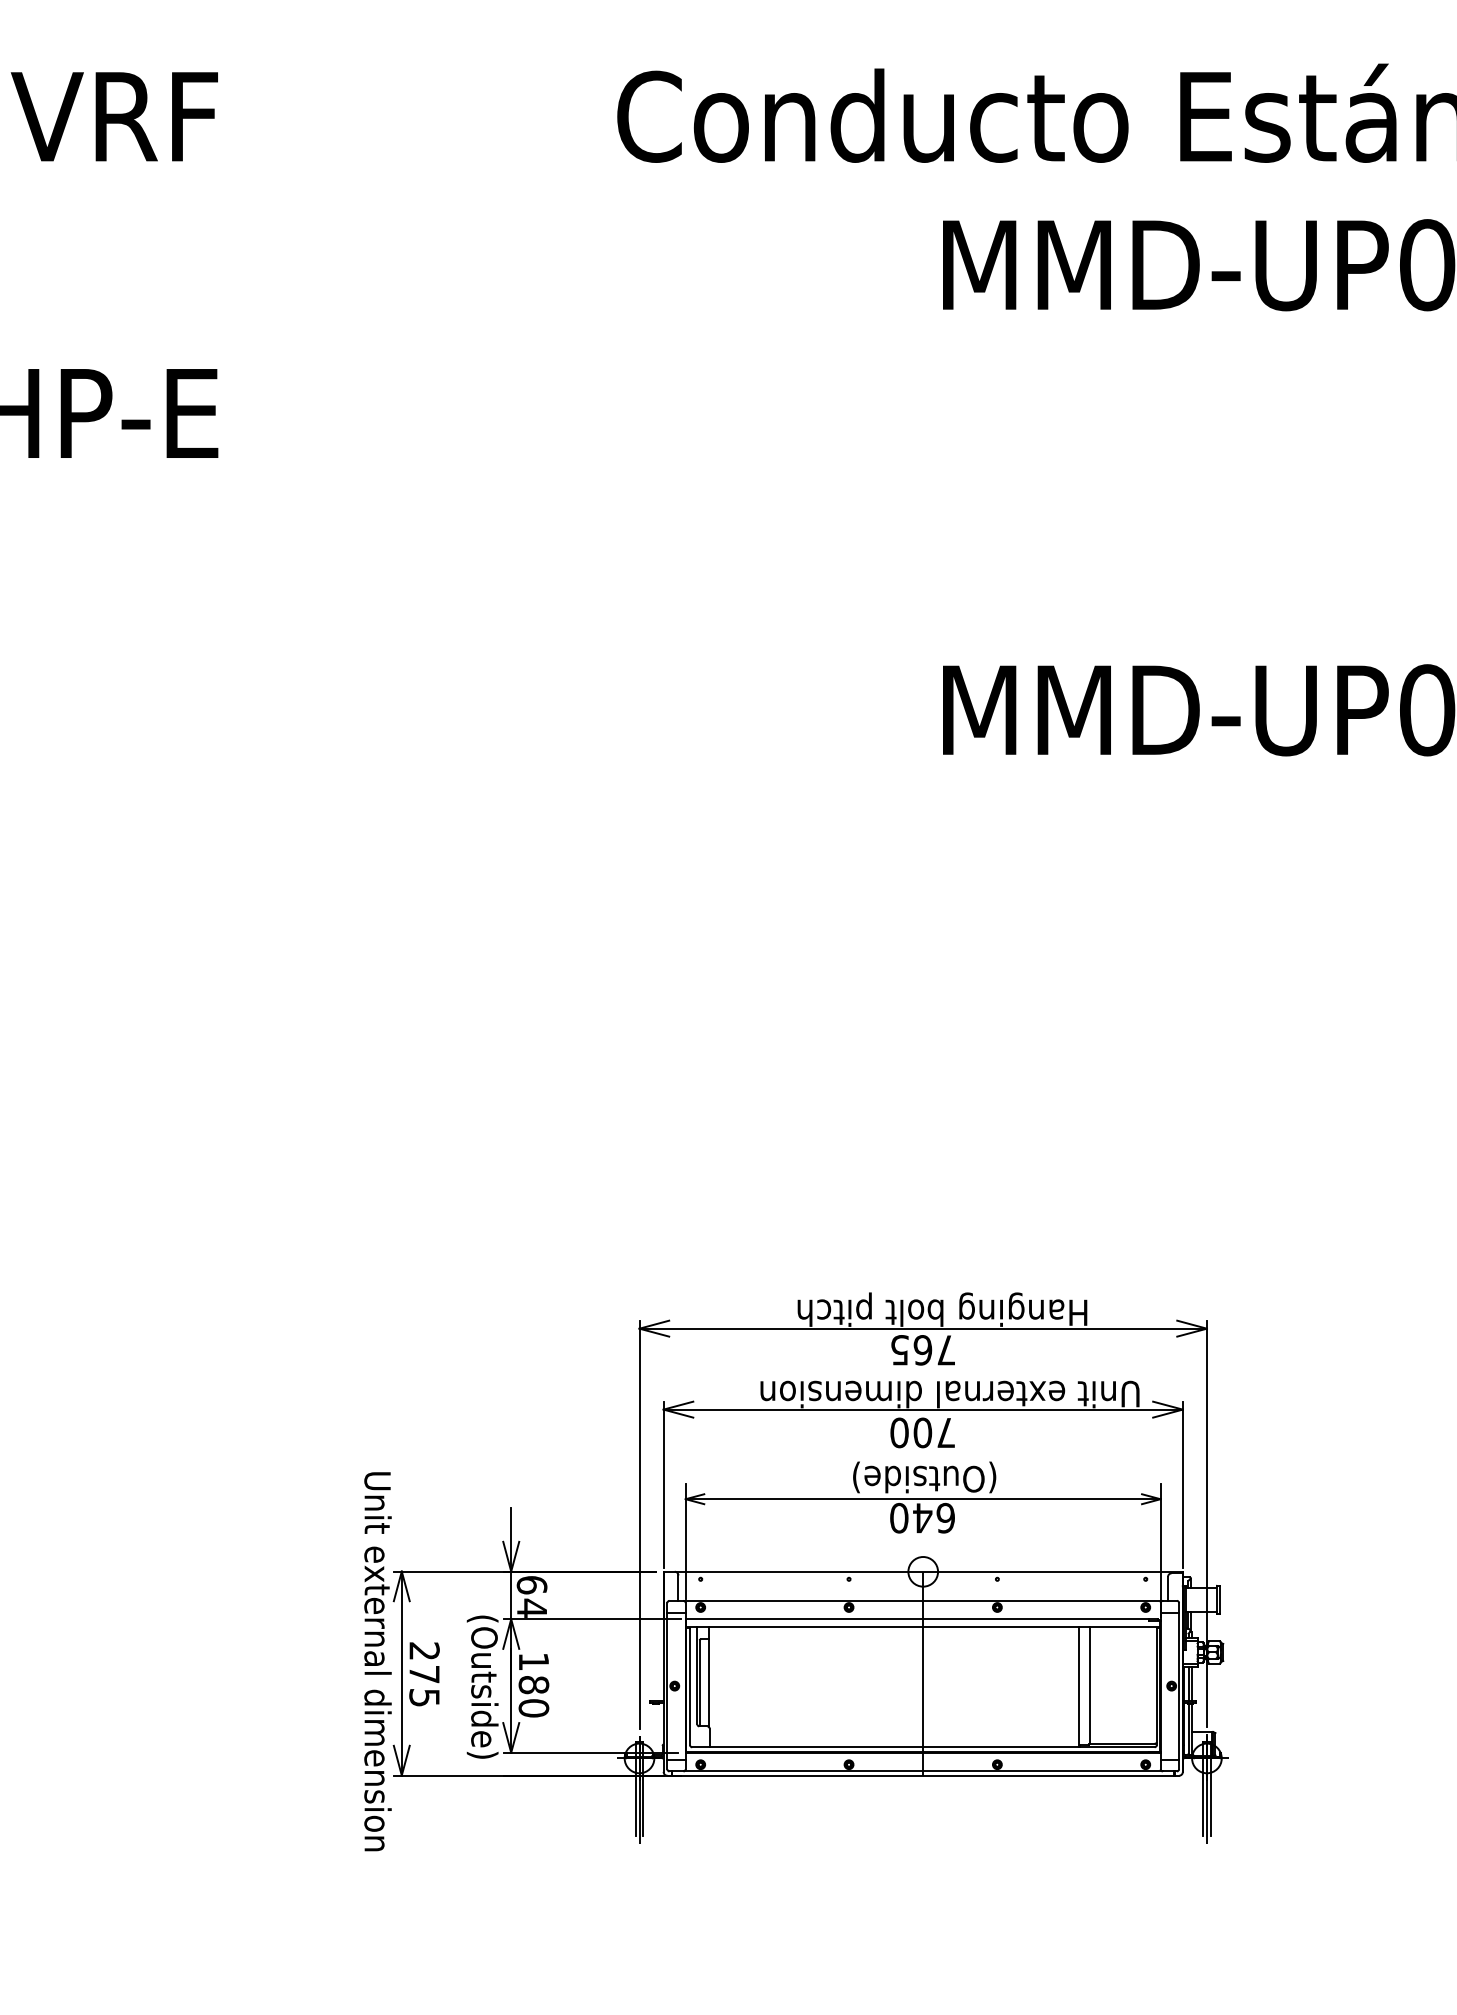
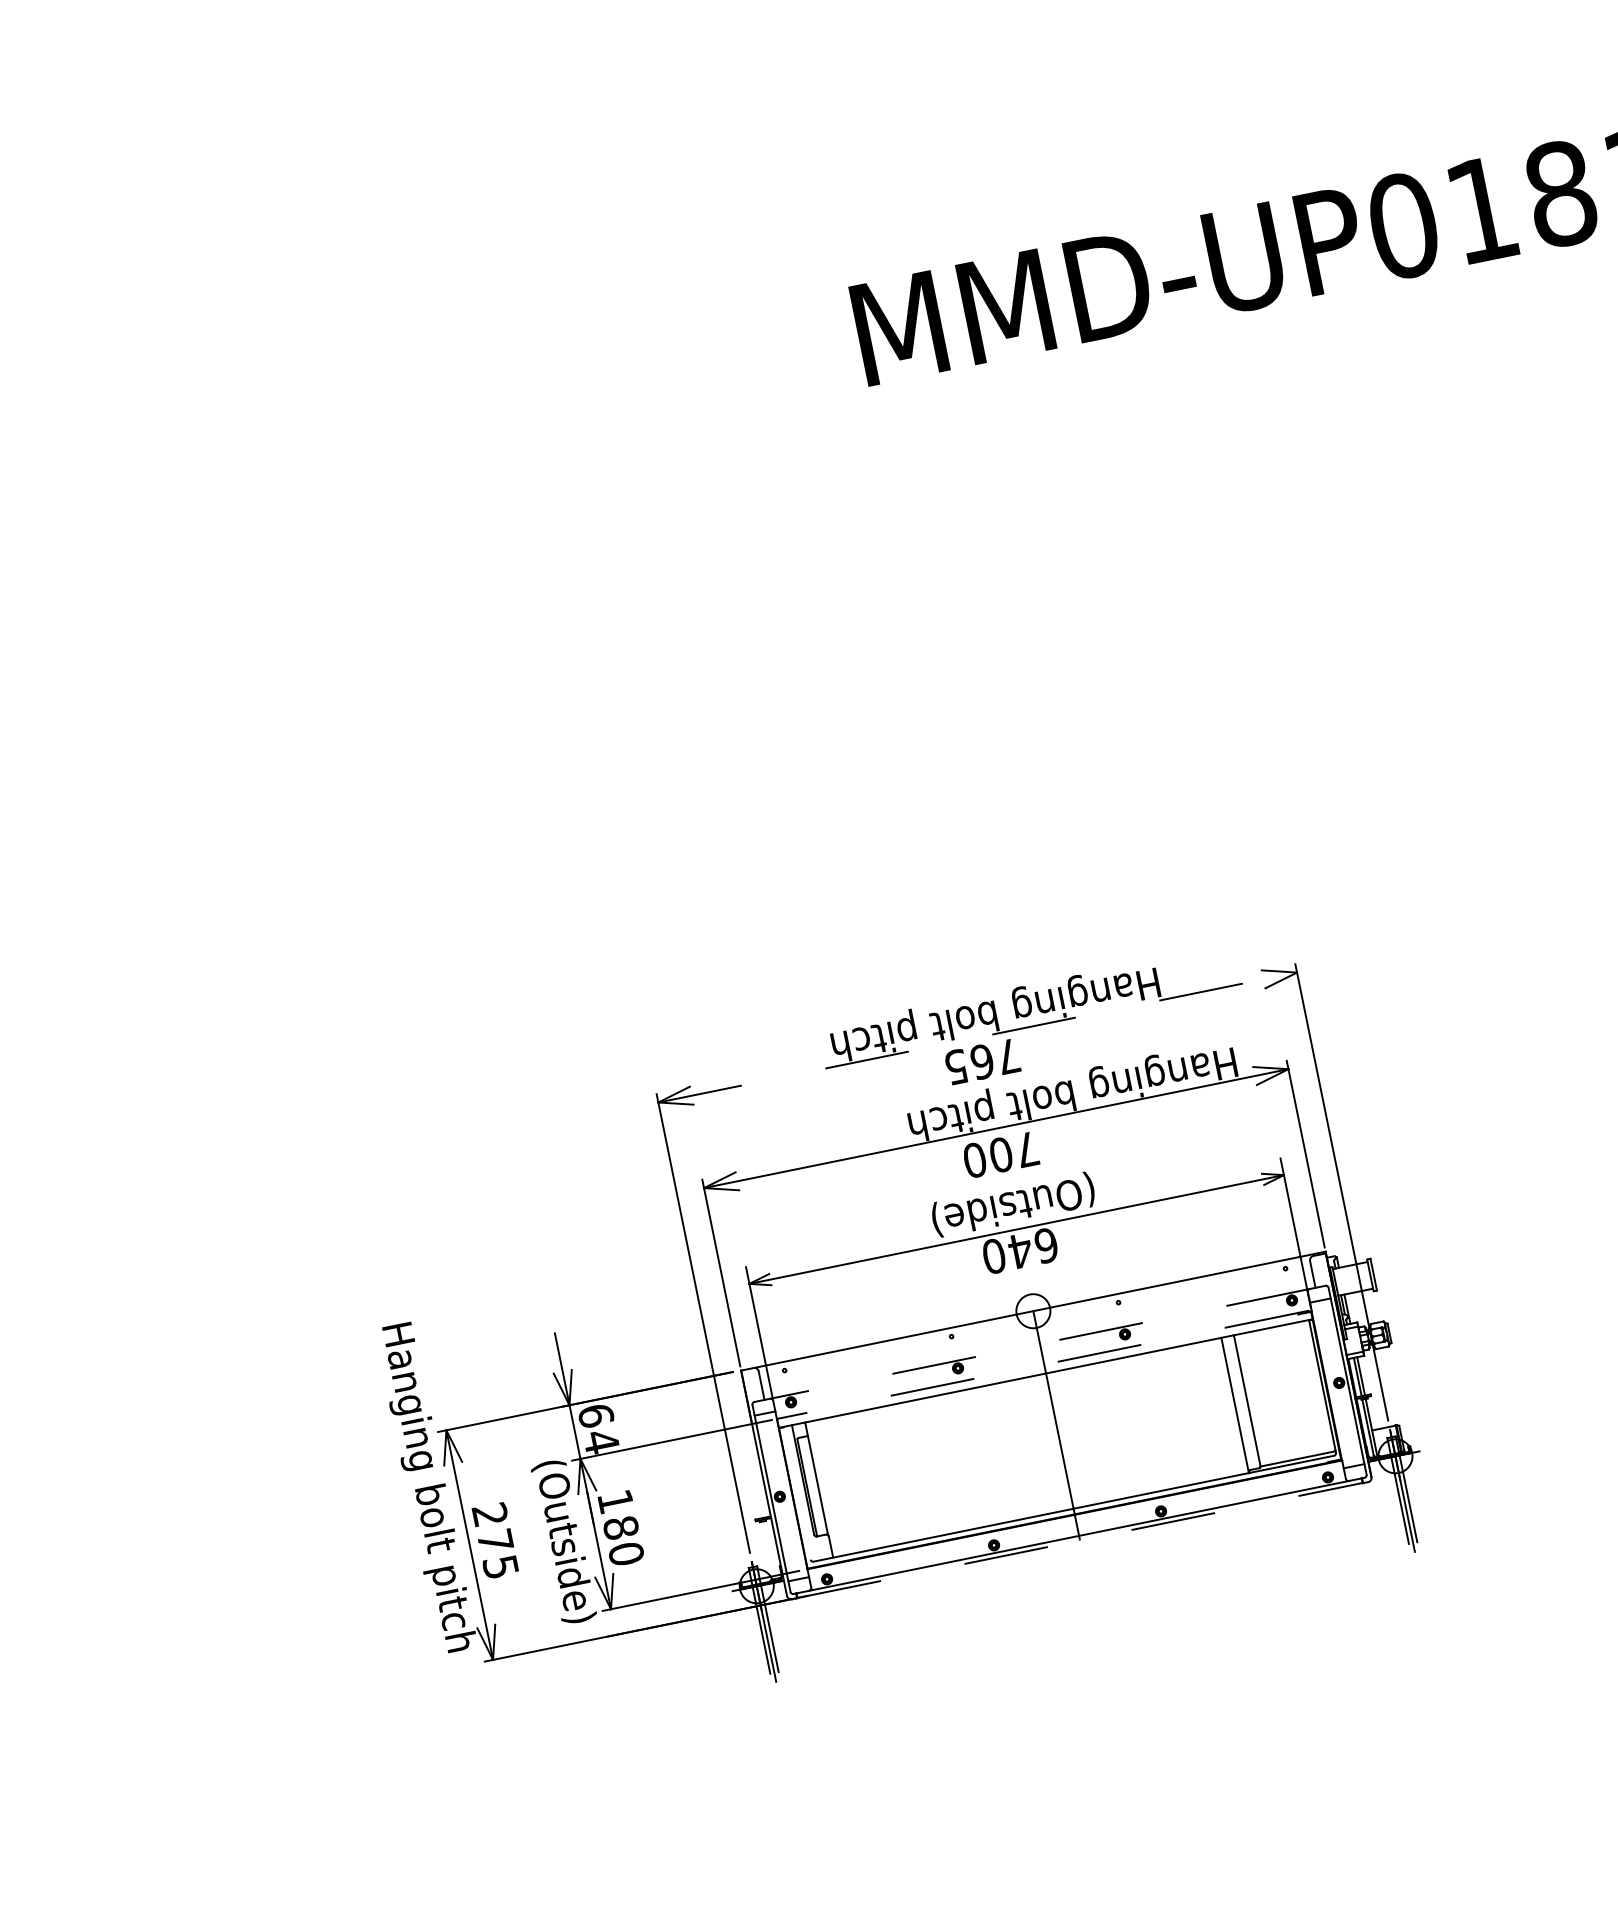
line: (923, 1328) -> (977, 1037), solid -> dashed
text: (949, 1390) -> (1021, 1101), Unit external dimension -> Hanging bolt pitch
line: (923, 1600) -> (1040, 1343), solid -> dashed
line: (921, 1619) -> (1042, 1365), solid -> dashed
text: (374, 1661) -> (436, 1537), Unit external dimension -> Hanging bolt pitch
line: (690, 1686) -> (797, 1493), removed
line: (923, 1775) -> (1080, 1540), solid -> dashed

